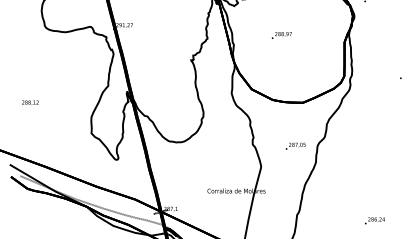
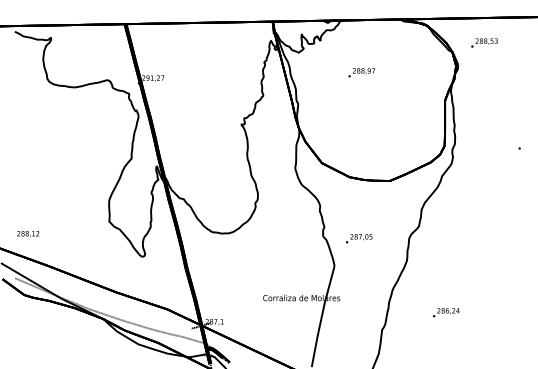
text: (281, 35) -> (361, 72), moved
text: (30, 102) -> (28, 233), moved
text: (295, 146) -> (359, 238), moved
text: (375, 220) -> (446, 312), moved

